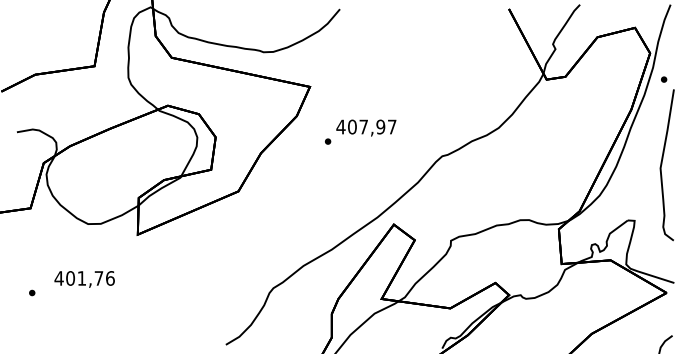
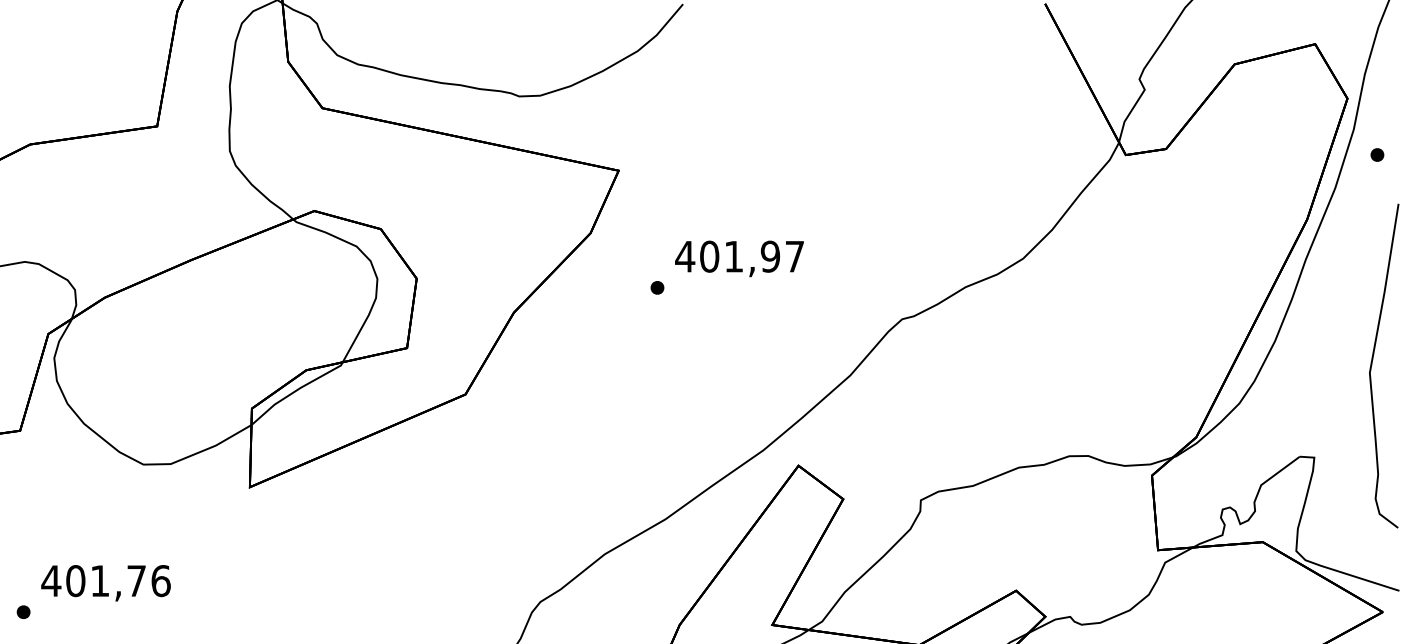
text: (363, 126) -> (733, 255), 407,97 -> 401,97
curve: (662, 164) -> (1373, 364), moved
text: (84, 279) -> (105, 583), moved

